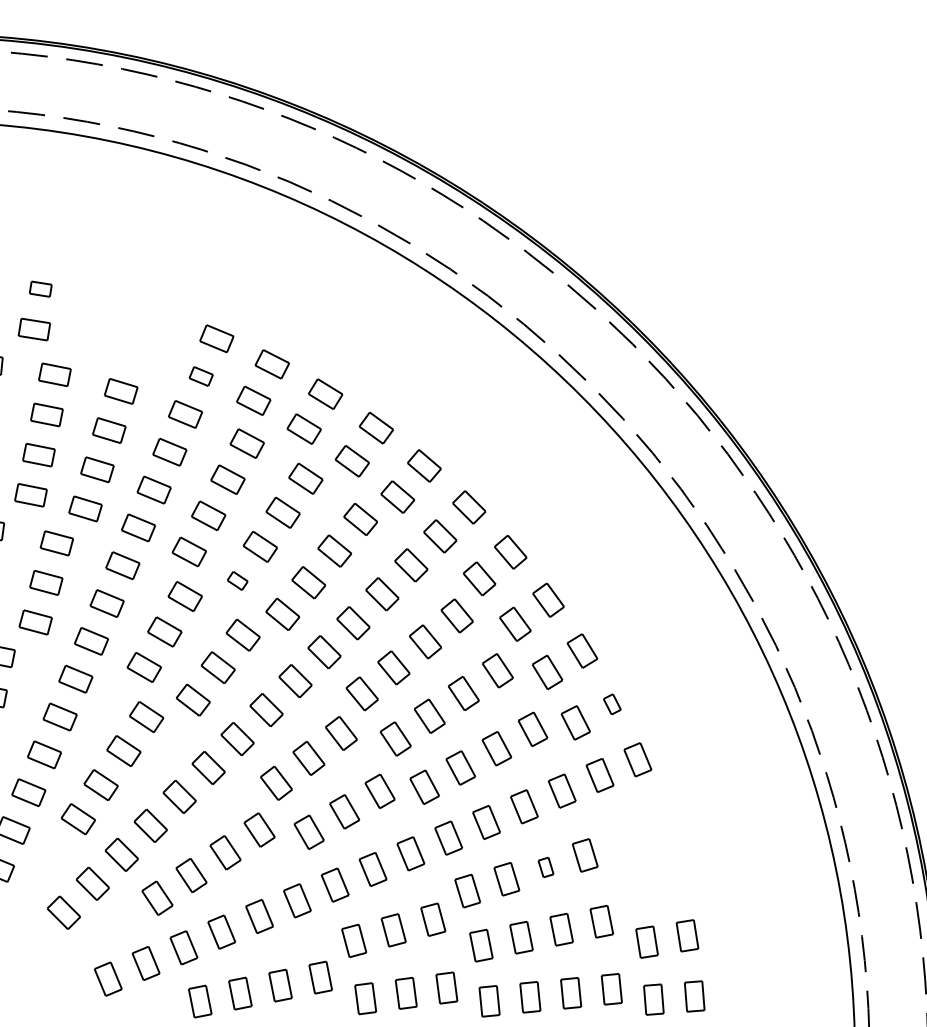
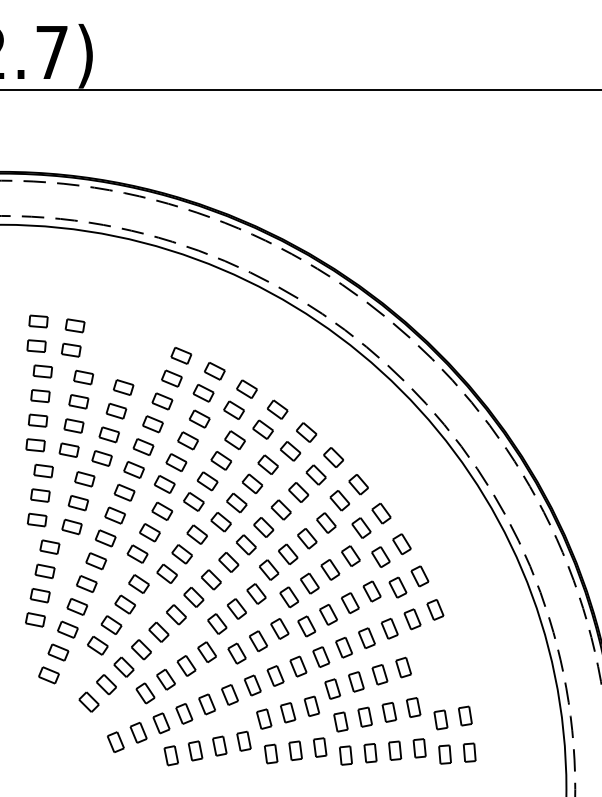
part: (39, 288) -> (74, 325), size x1.43
part: (200, 376) -> (171, 378), size x1.43
part: (236, 580) -> (193, 501), size x1.67
part: (611, 704) -> (419, 576), size x1.67
part: (545, 866) -> (379, 674), size x1.67

